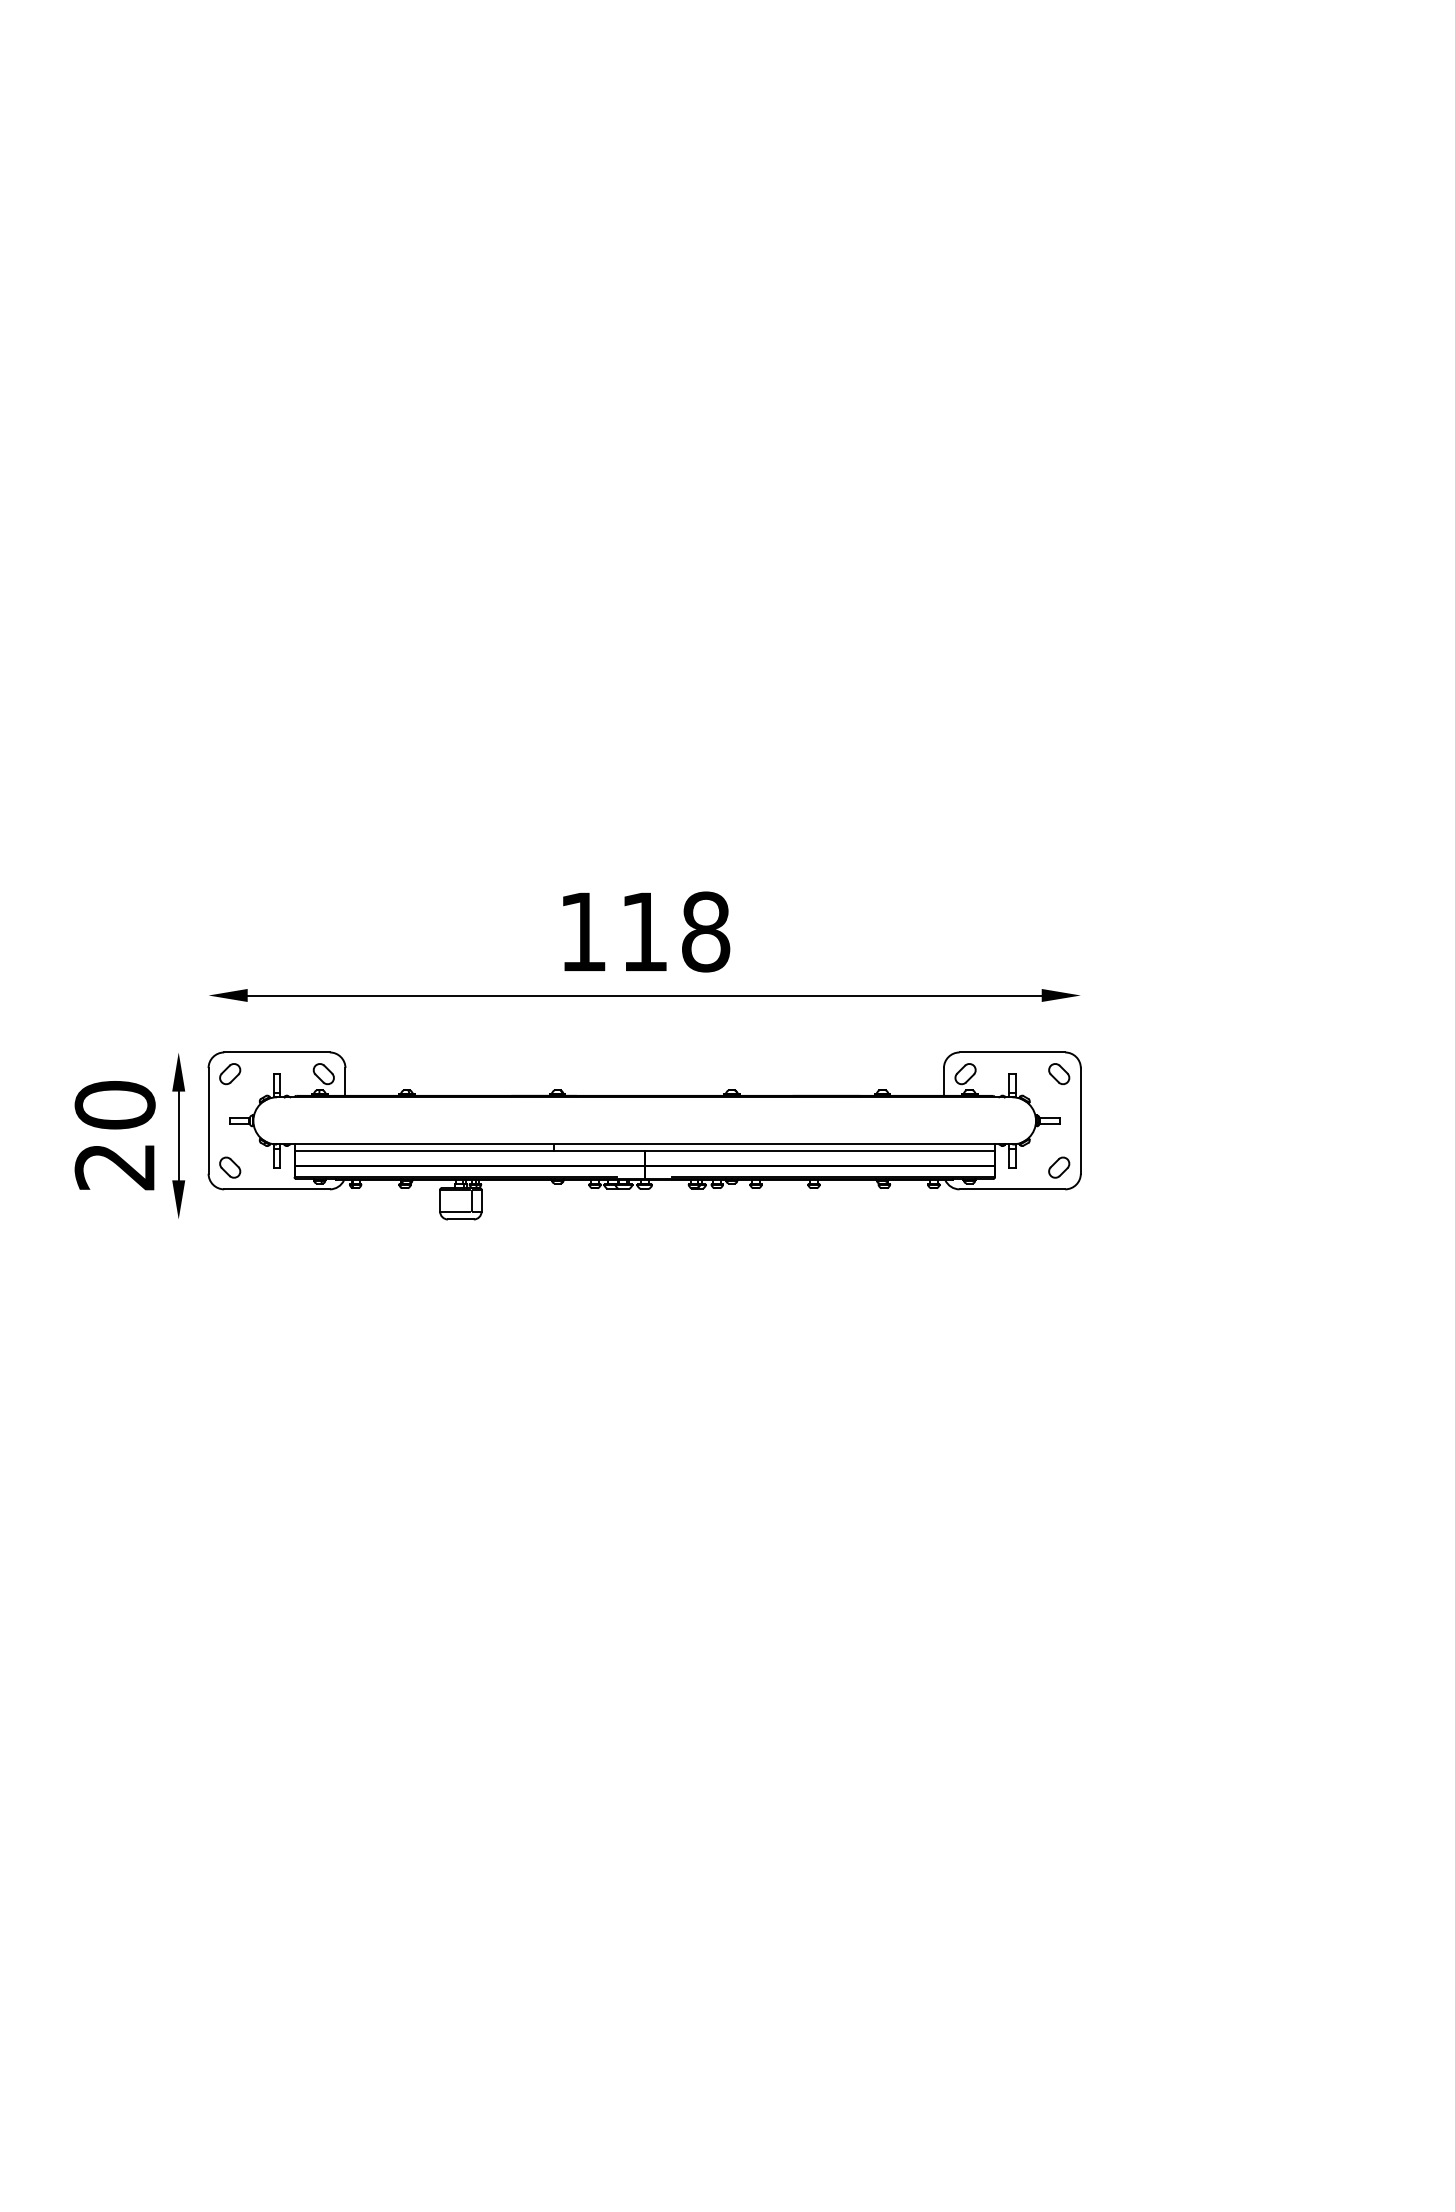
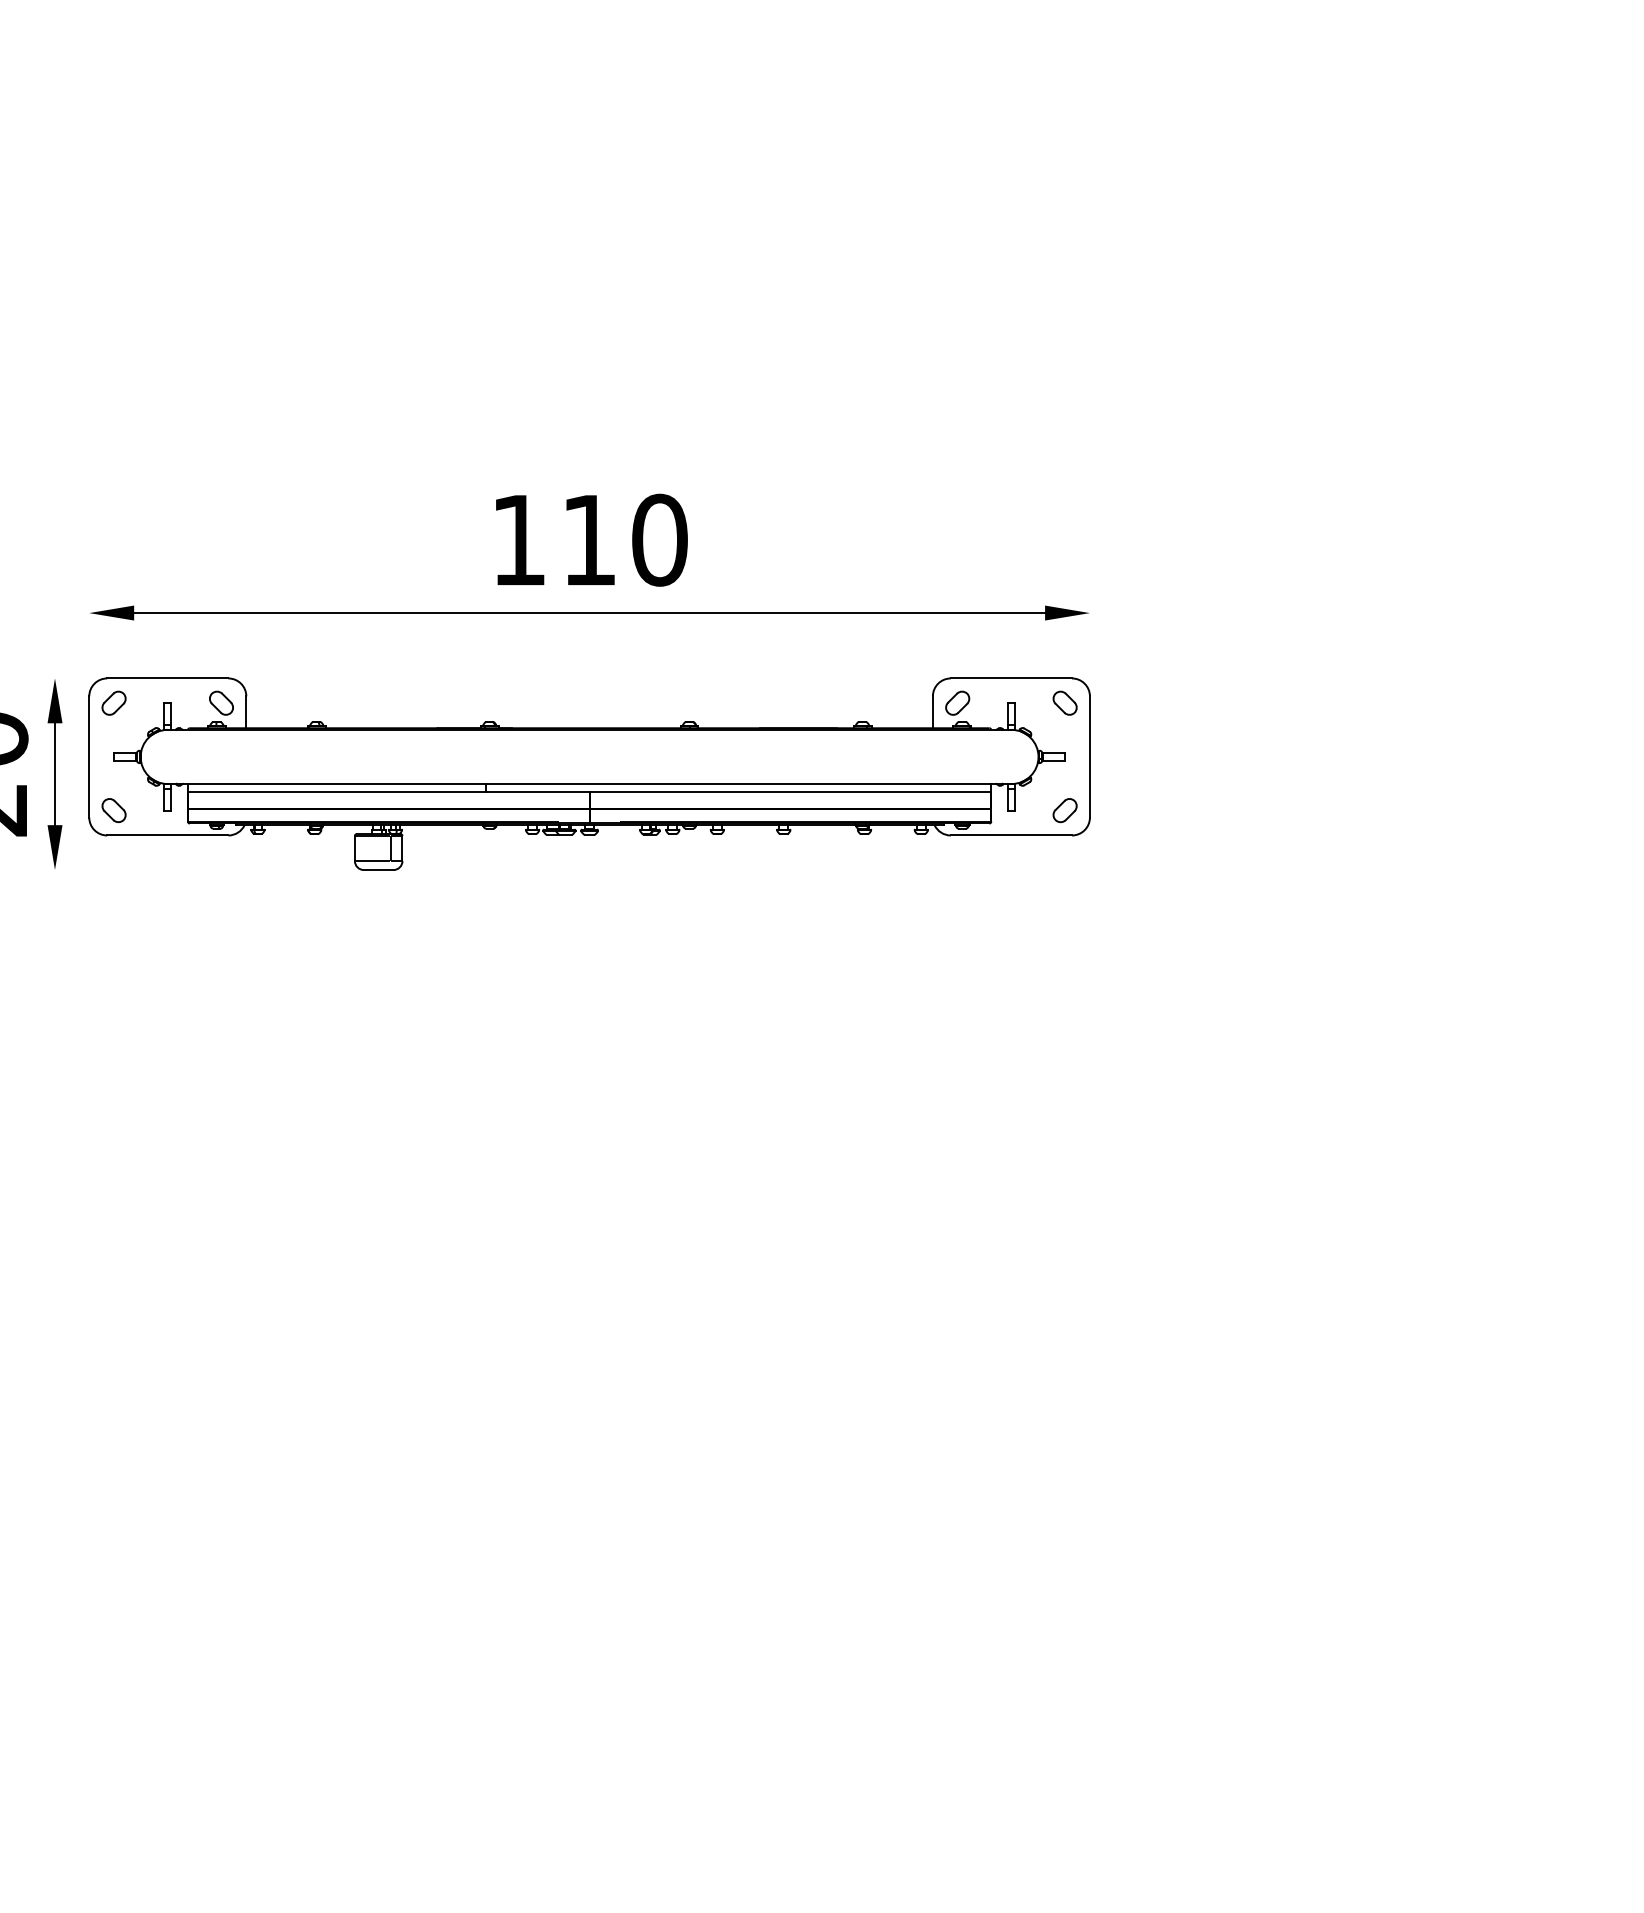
text: (705, 931) -> (659, 539), 118 -> 110

